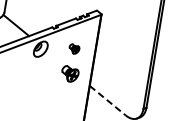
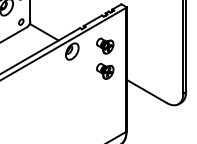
part: (74, 48) -> (105, 45), size x1.67
line: (108, 100) -> (147, 91), dashed -> solid

